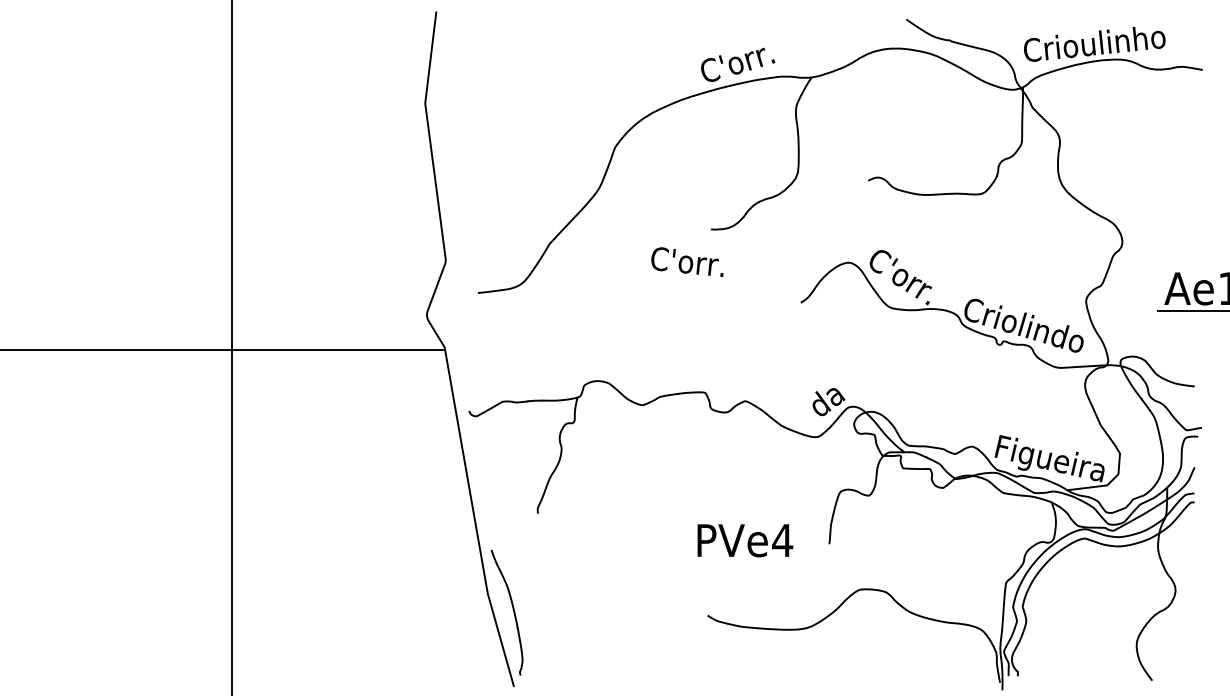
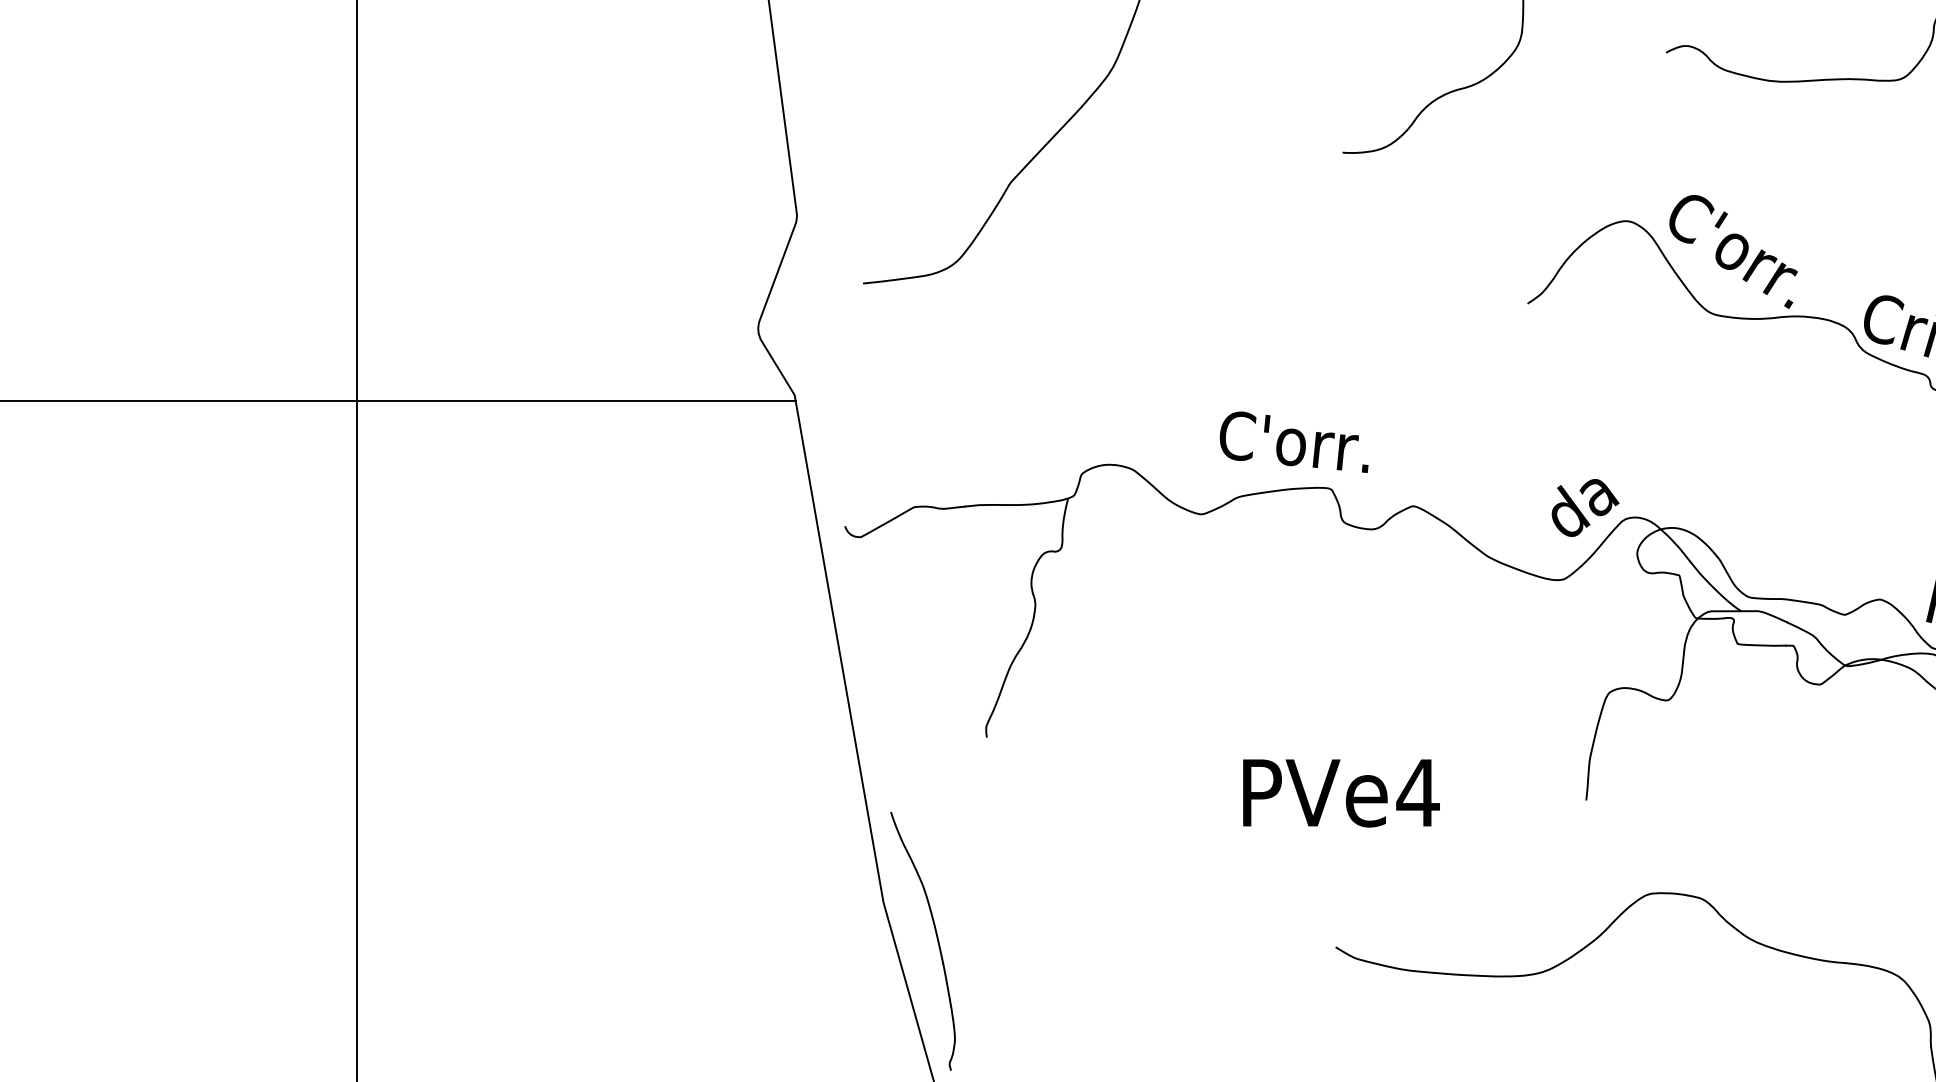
text: (687, 261) -> (1294, 440), moved
text: (745, 540) -> (1341, 792), moved

